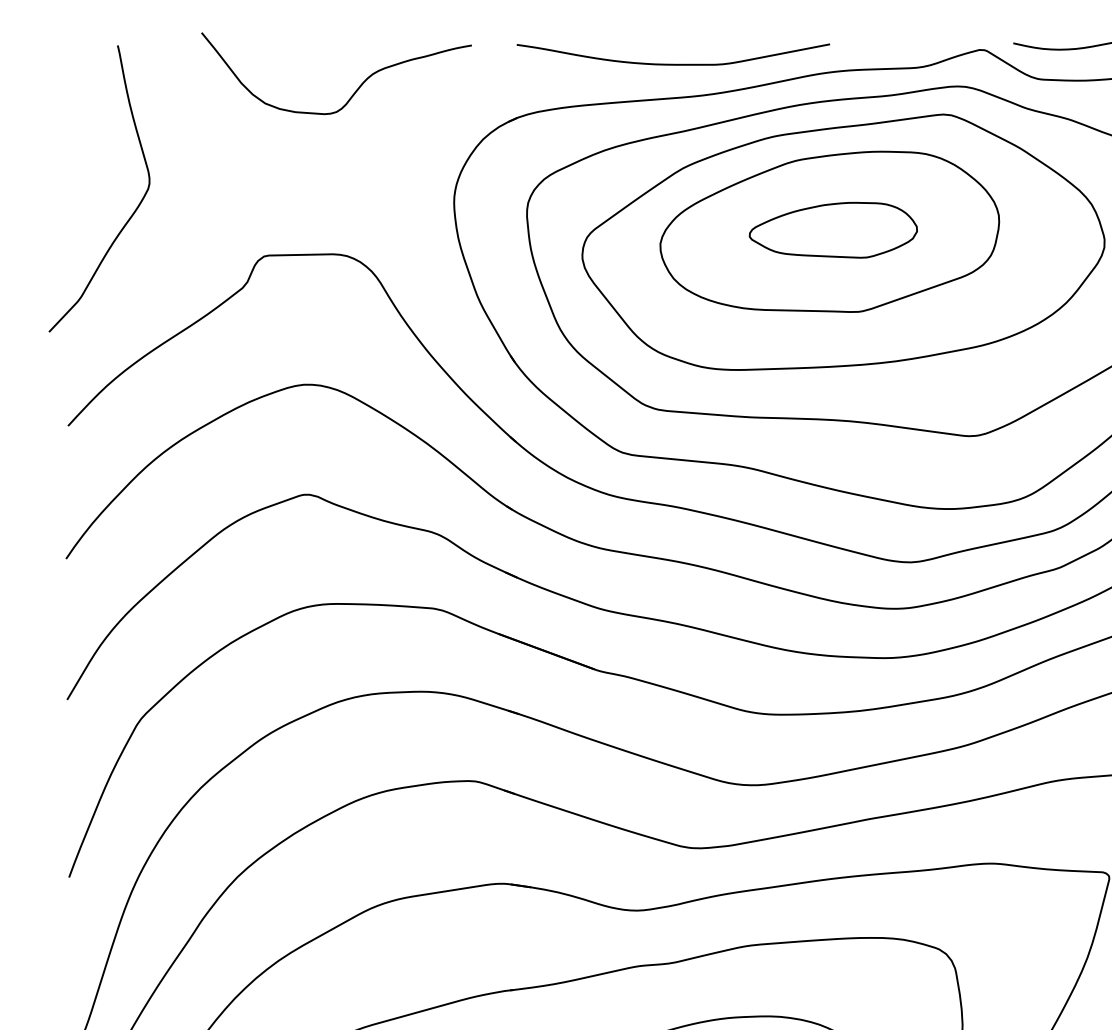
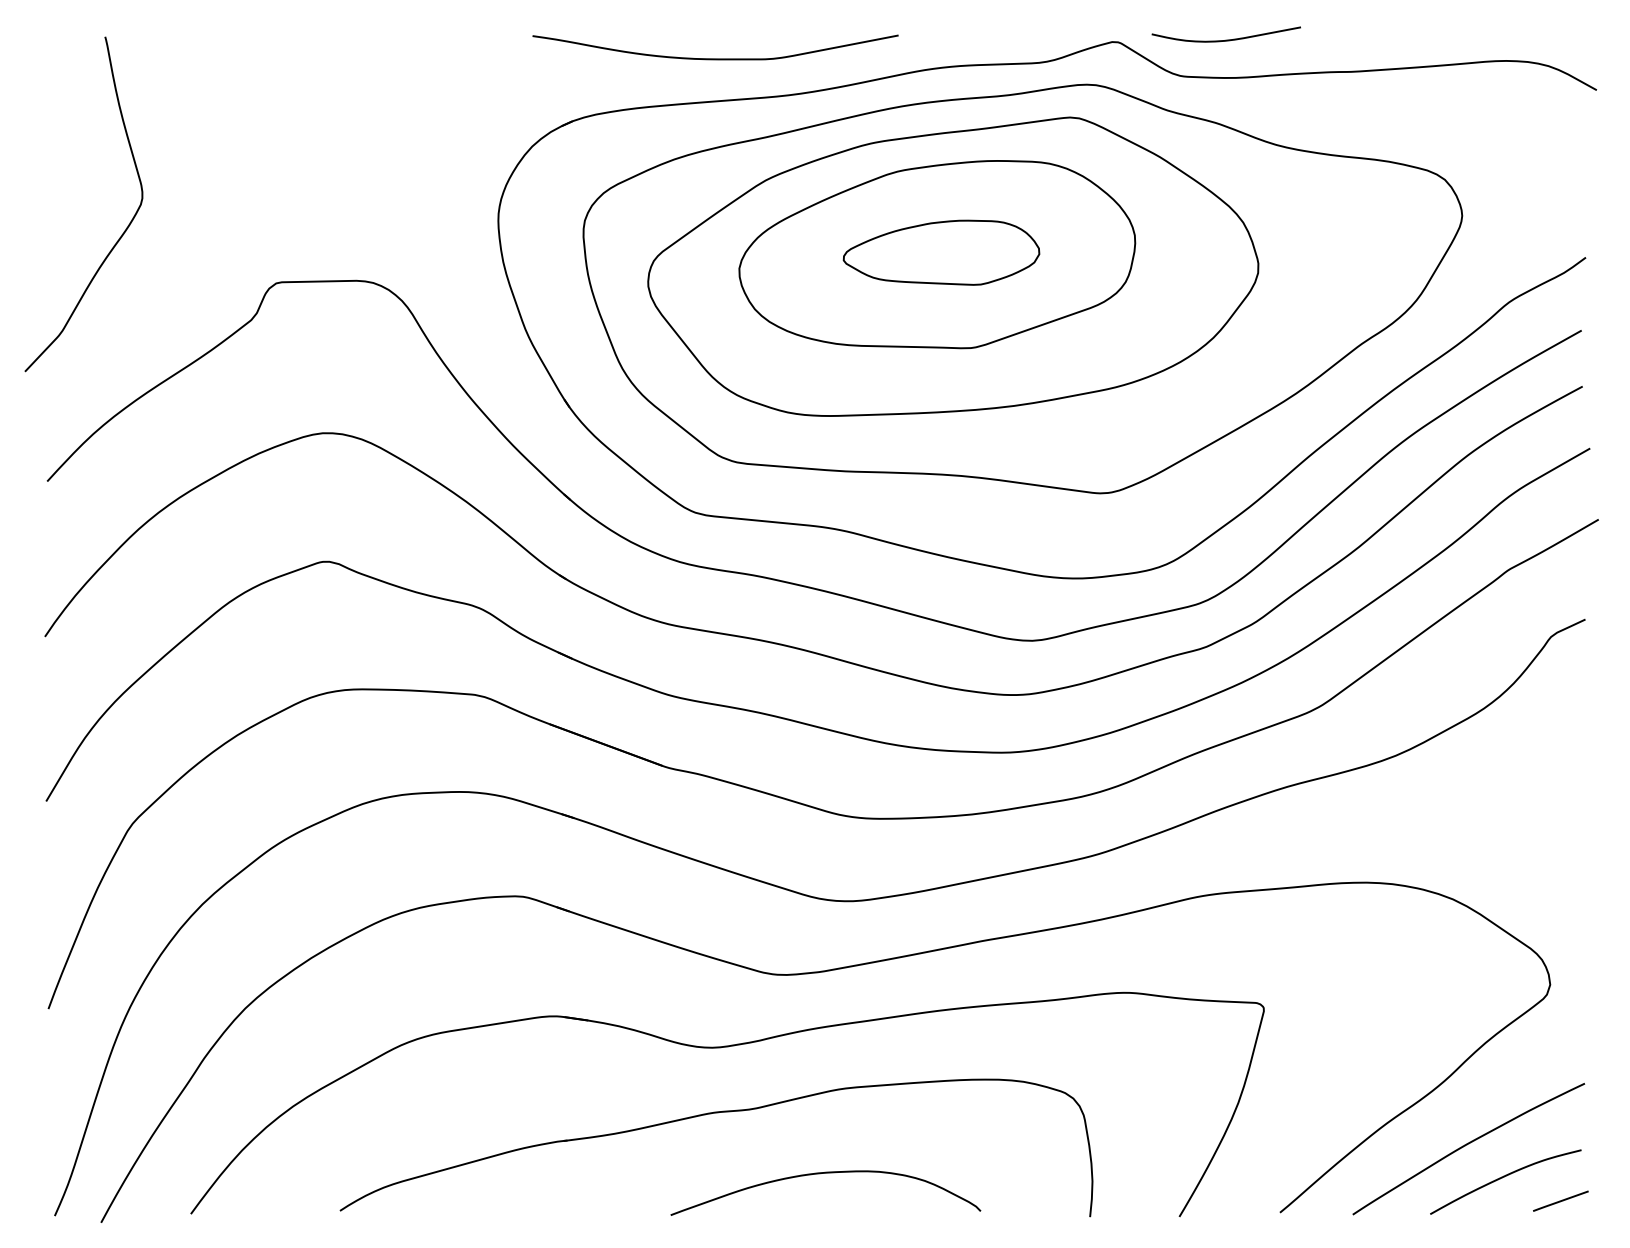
curve: (673, 64) -> (715, 58), moved
curve: (354, 91) -> (382, 90), removed

